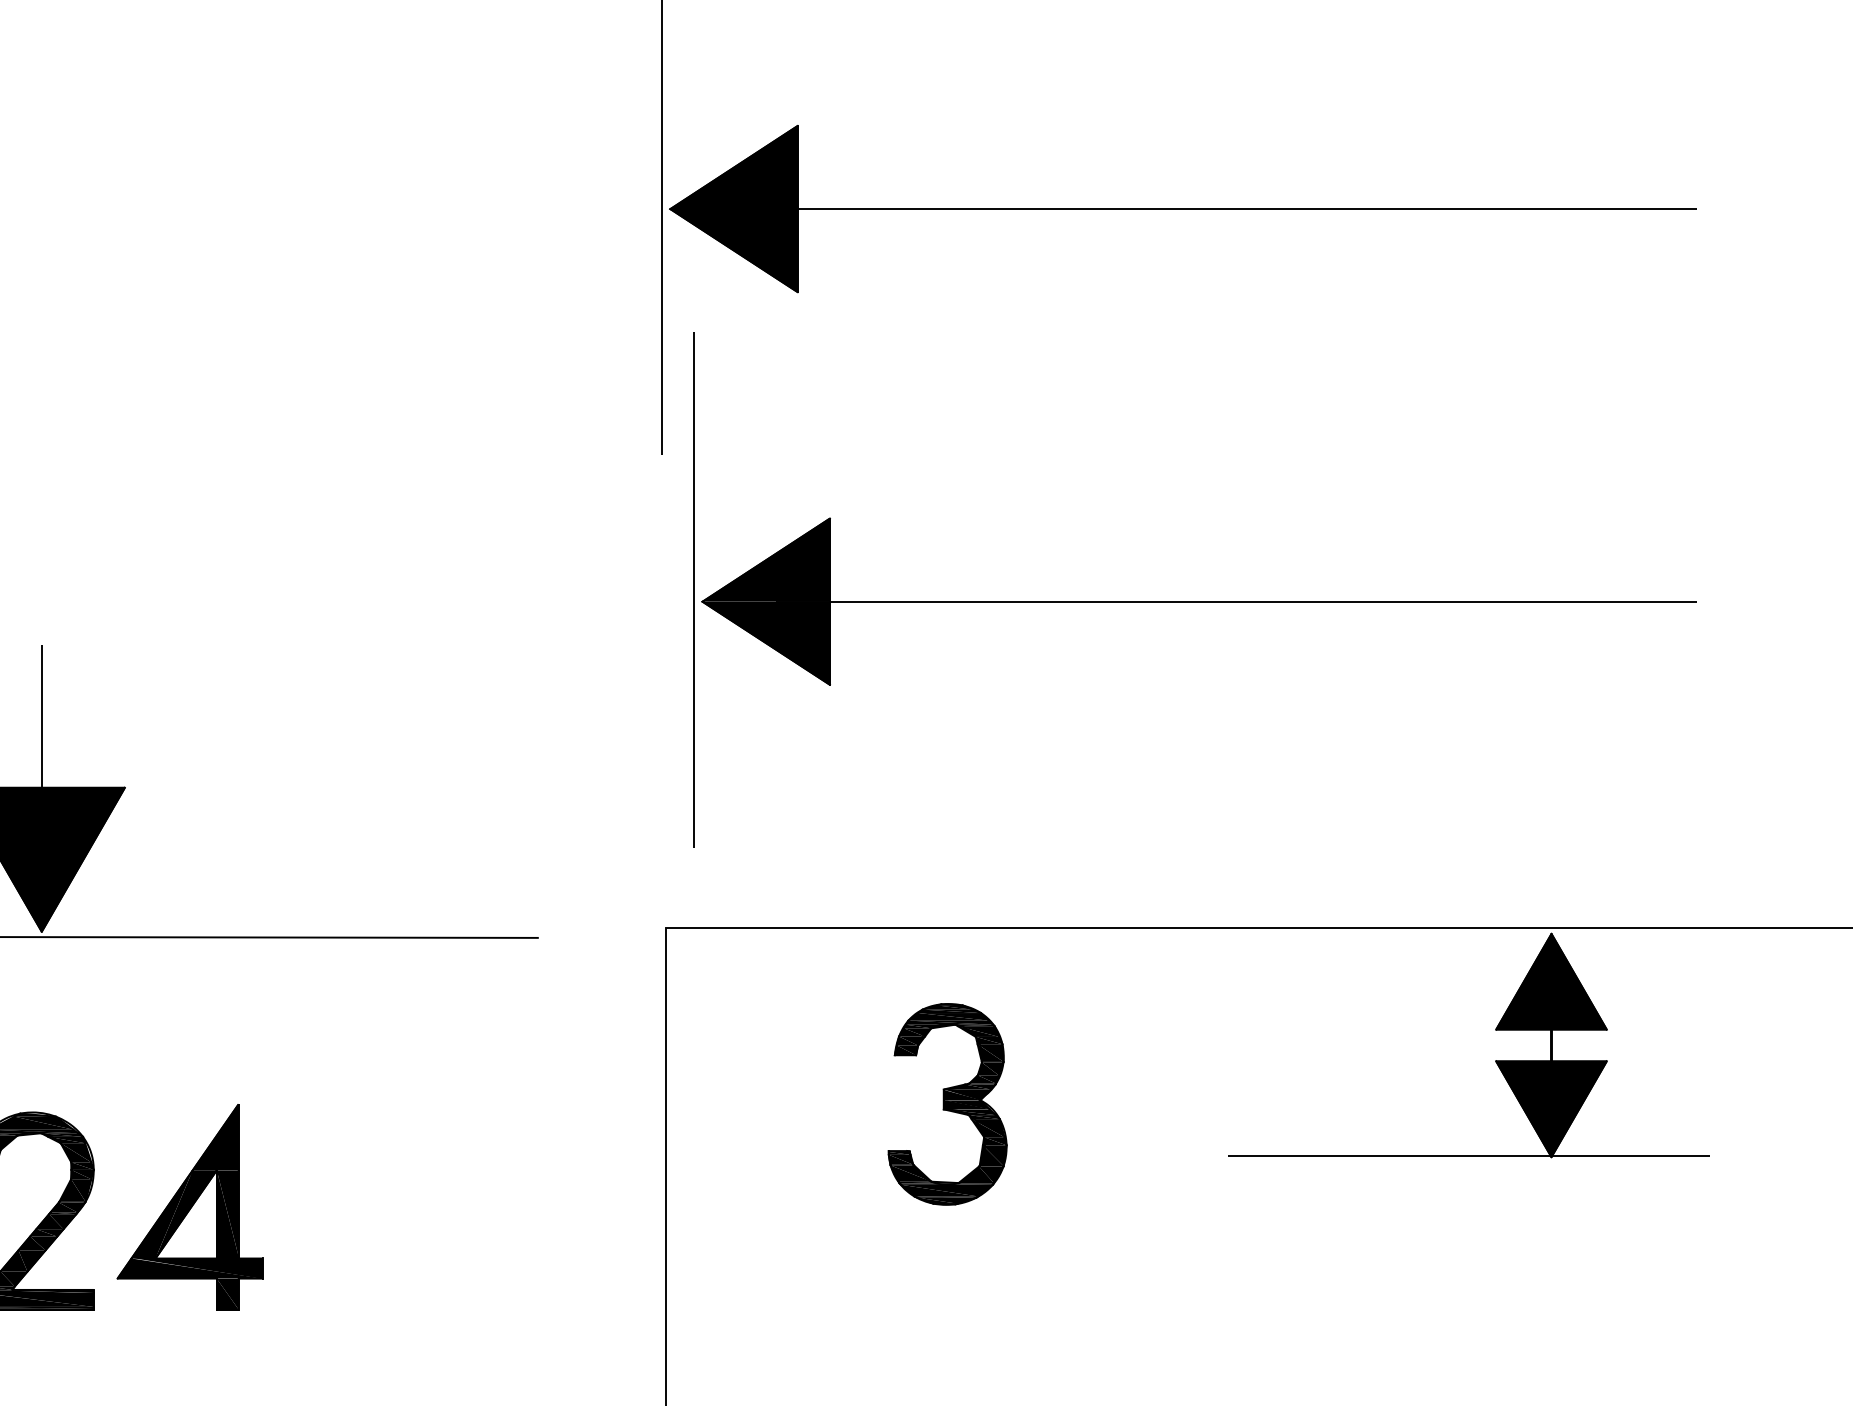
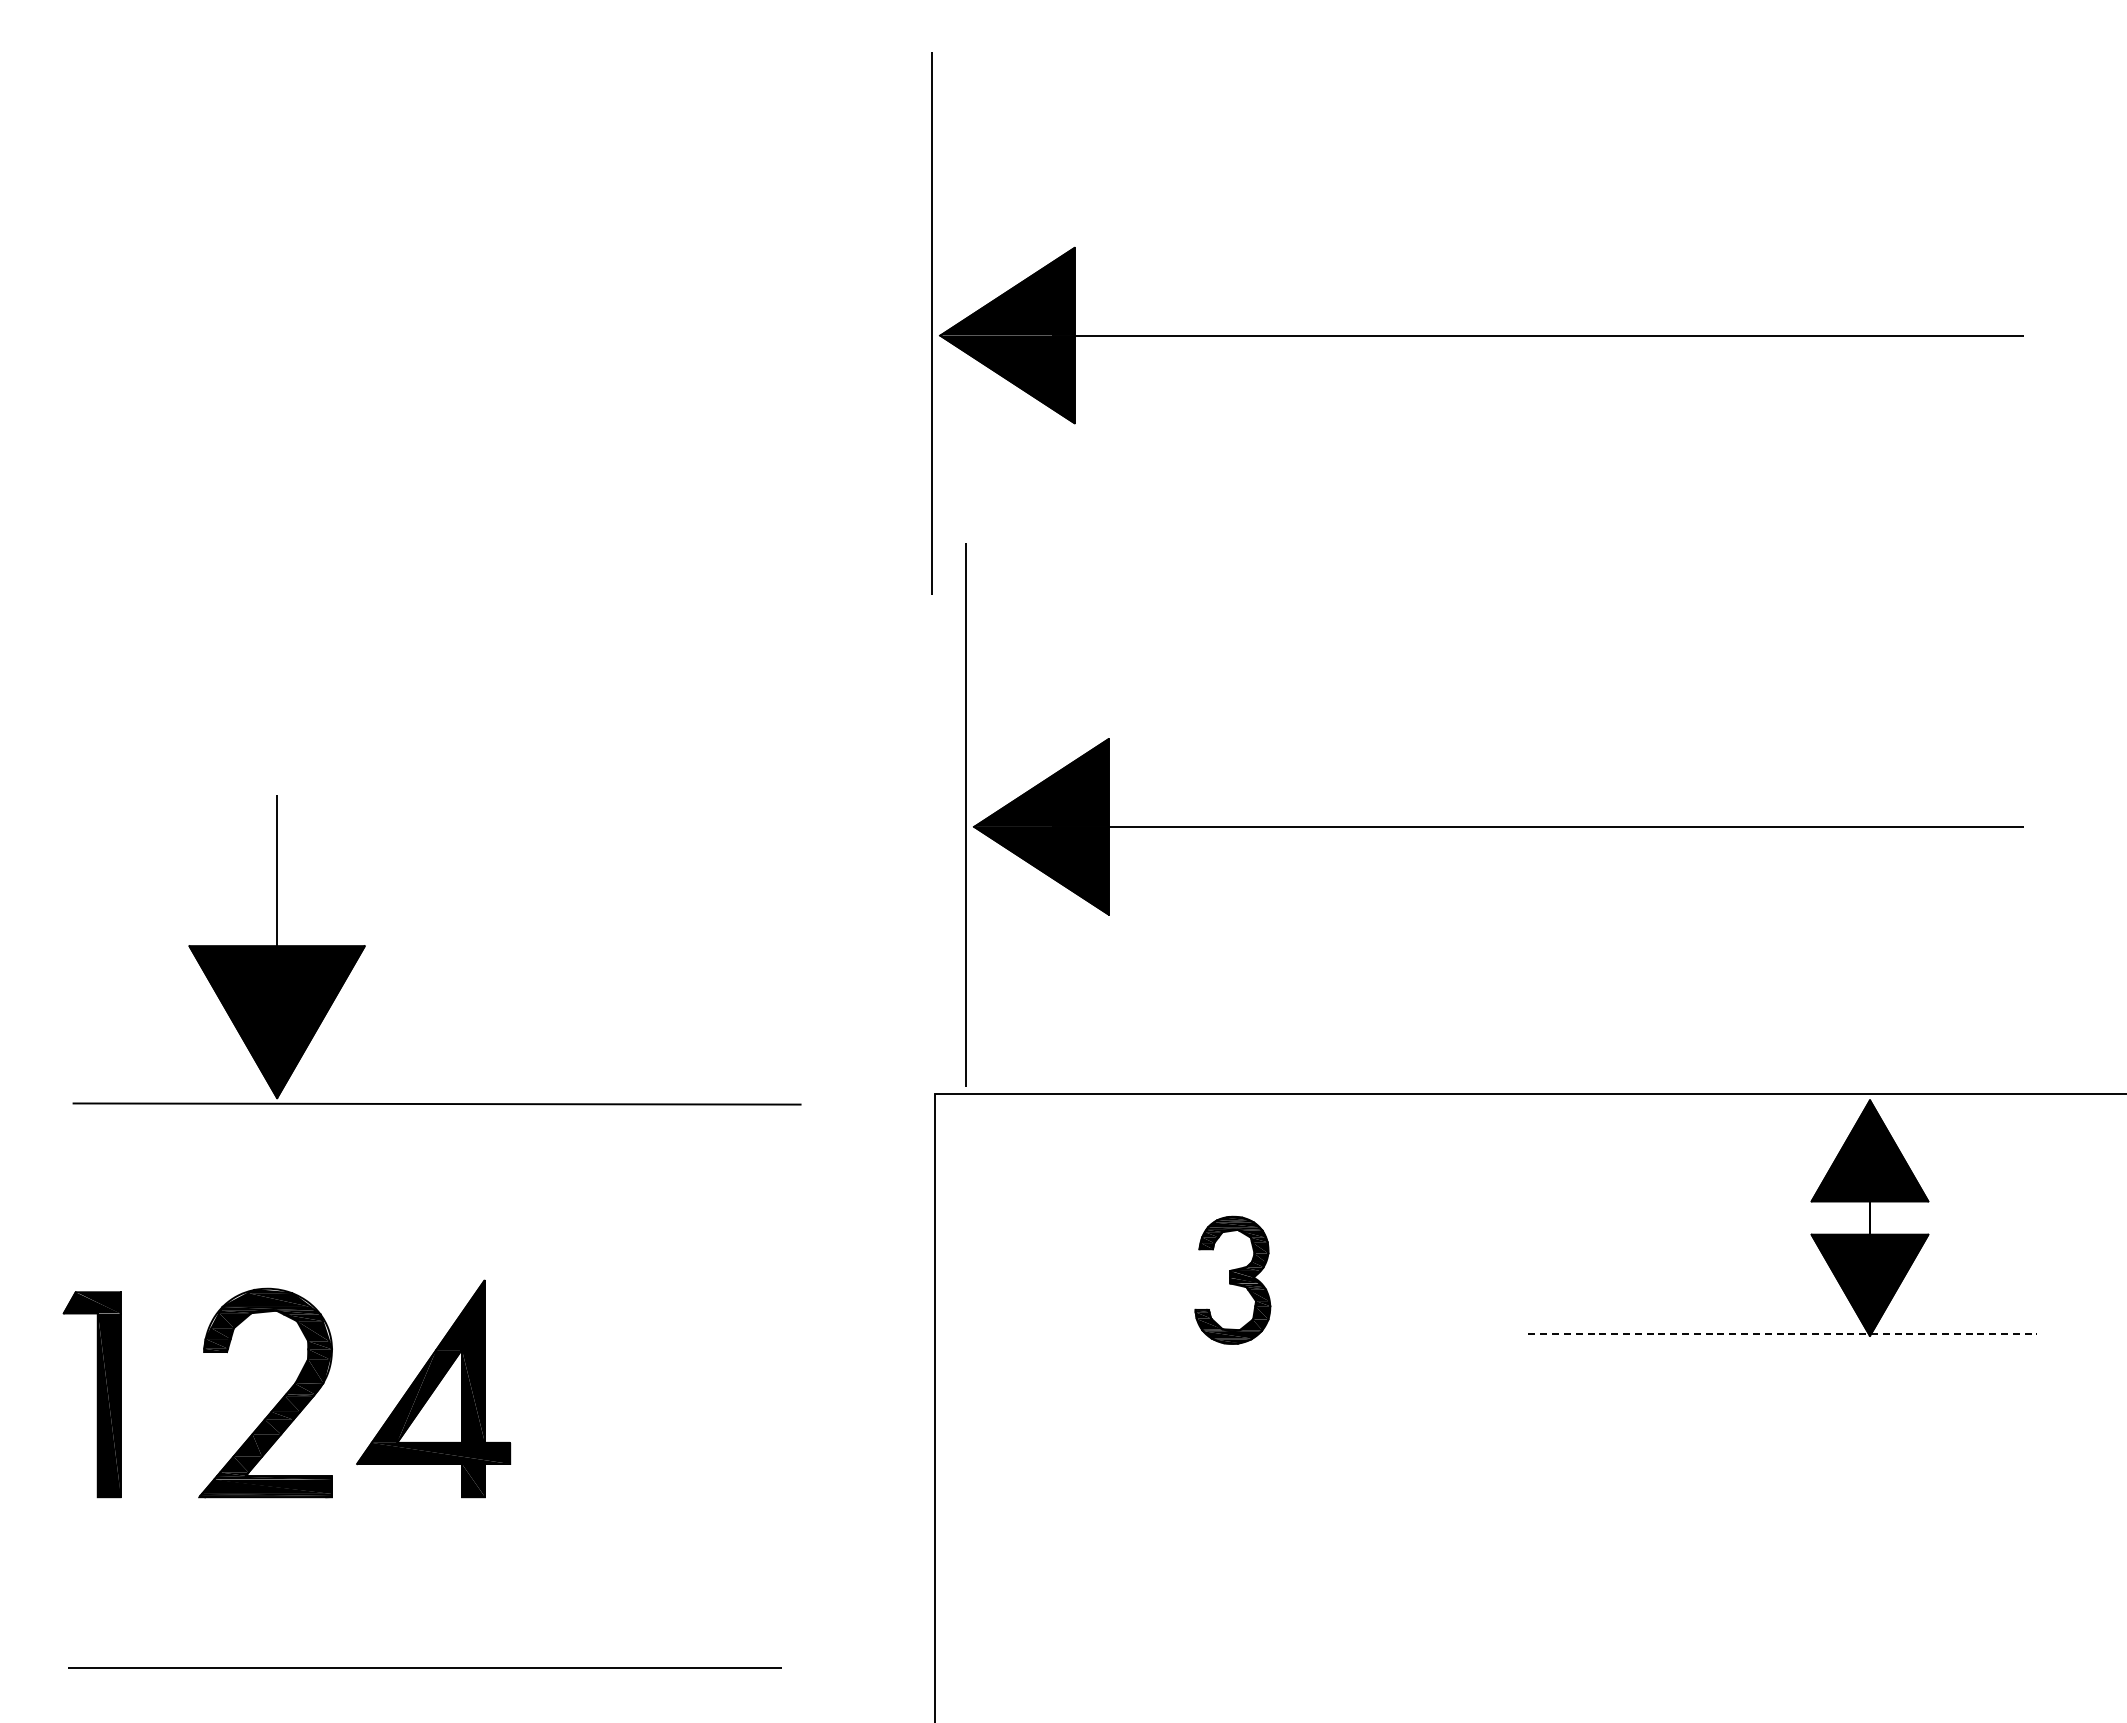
part: (1195, 601) -> (1494, 826), moved
part: (947, 1104) -> (1232, 1280), size x0.6
line: (1469, 1155) -> (1783, 1334), solid -> dashed

